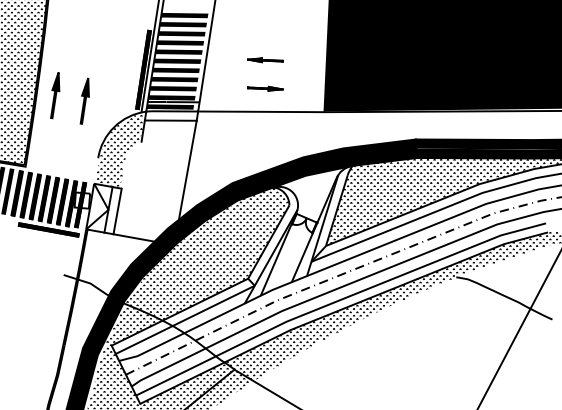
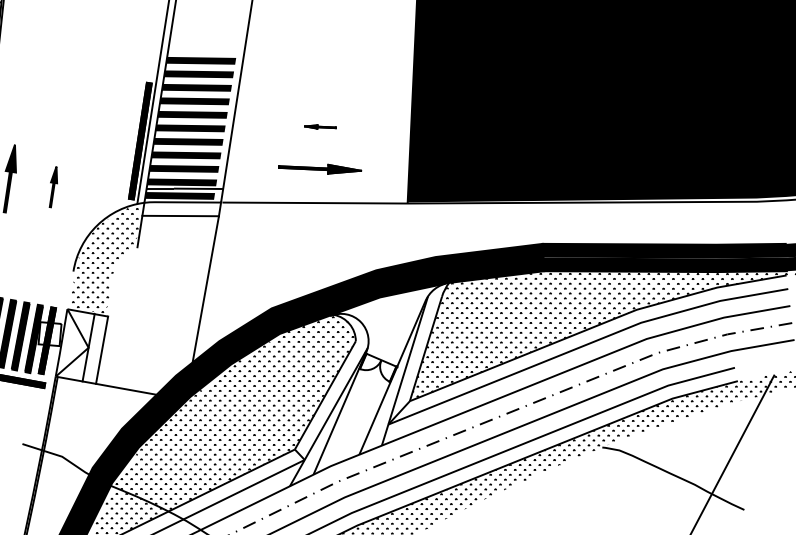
part: (265, 60) -> (320, 127), size x0.6
part: (265, 88) -> (320, 168), size x1.6
part: (84, 100) -> (53, 186), size x0.6

